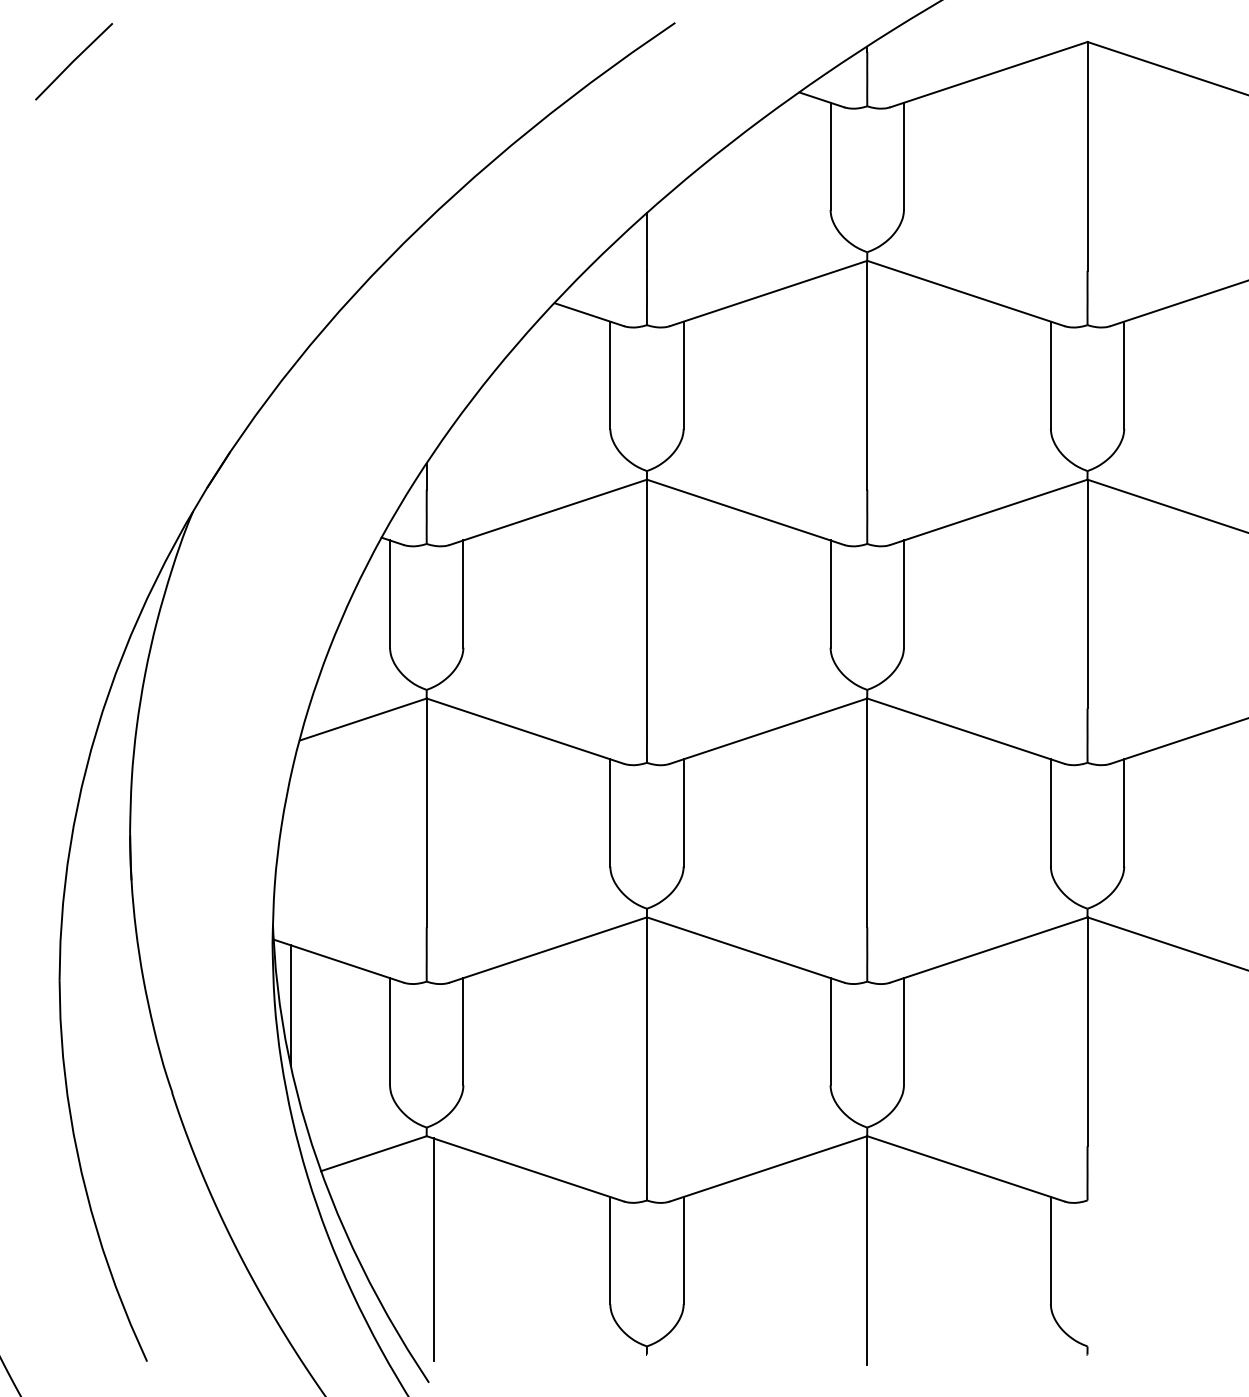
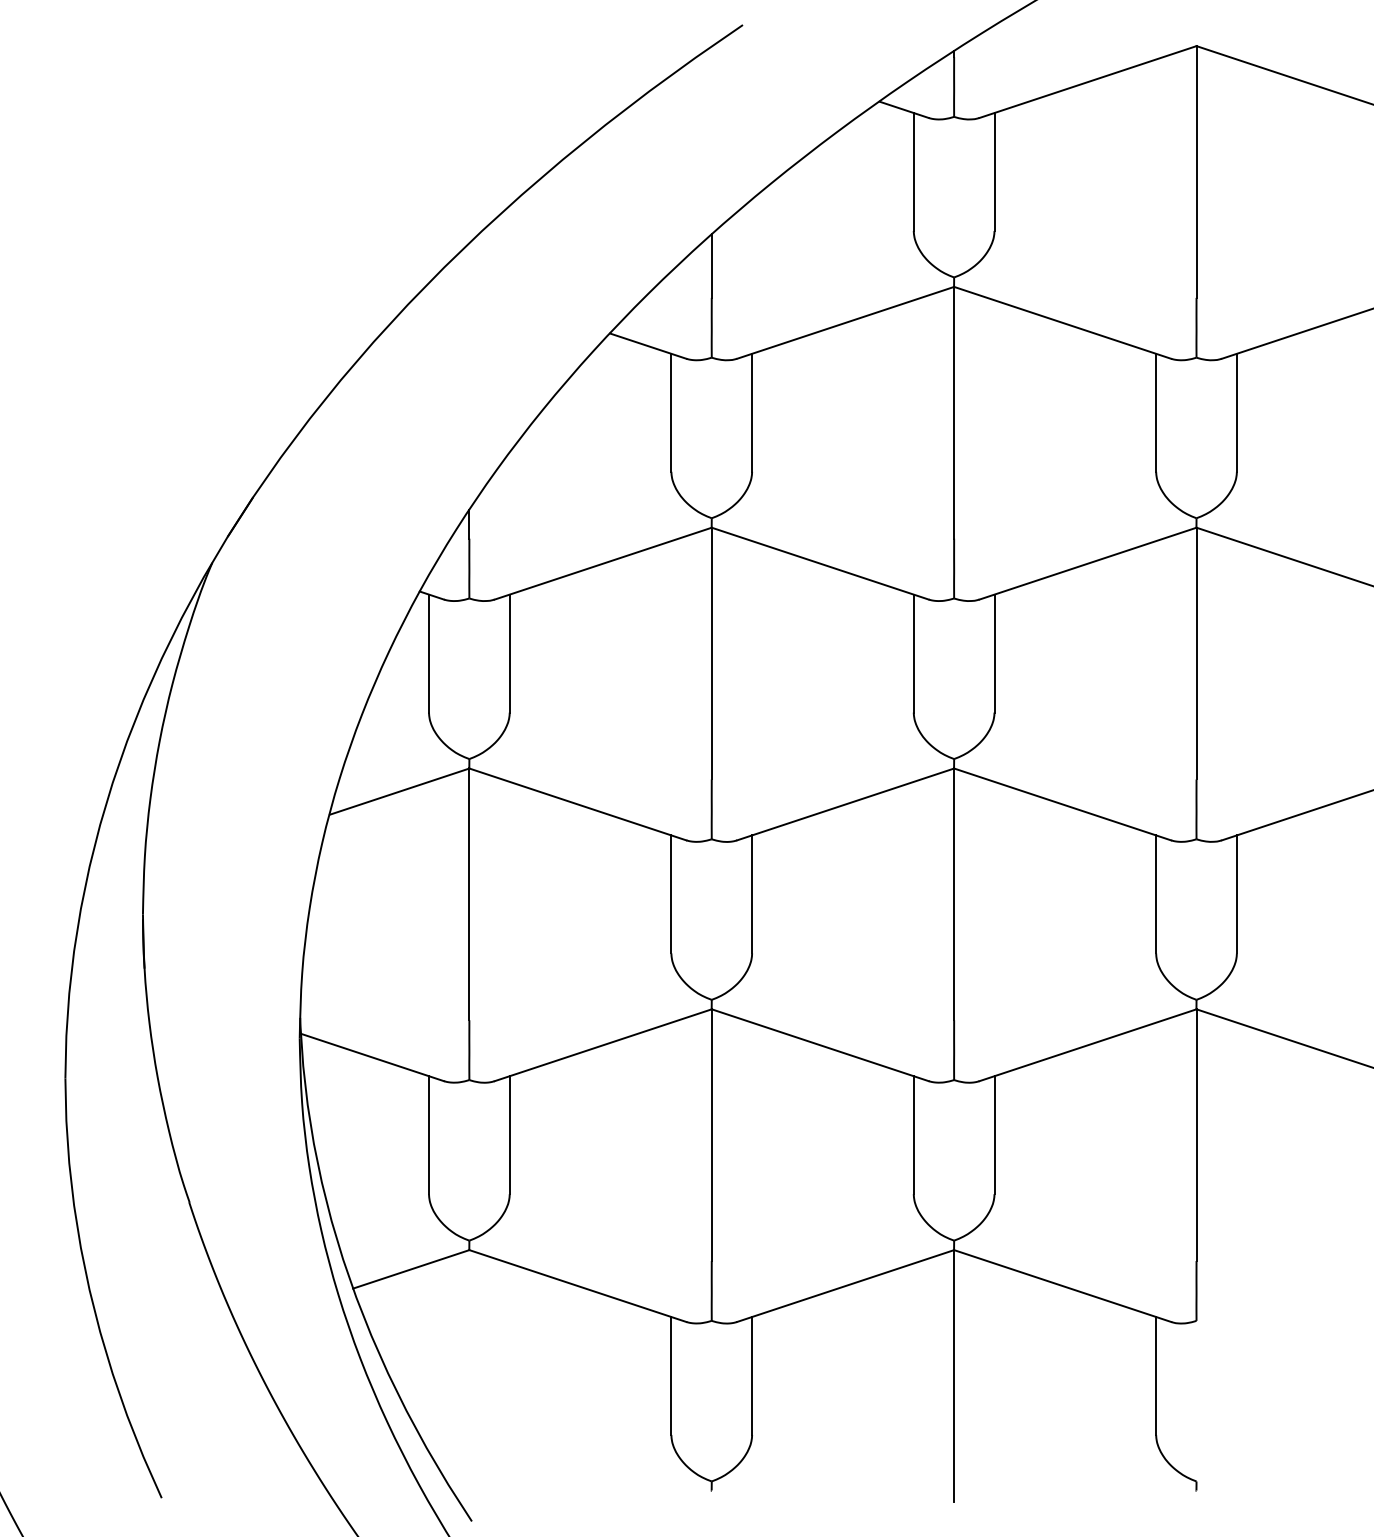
line: (74, 61) -> (81, 67), removed
line: (291, 1005) -> (320, 1106), removed
line: (433, 1249) -> (476, 1374), removed

